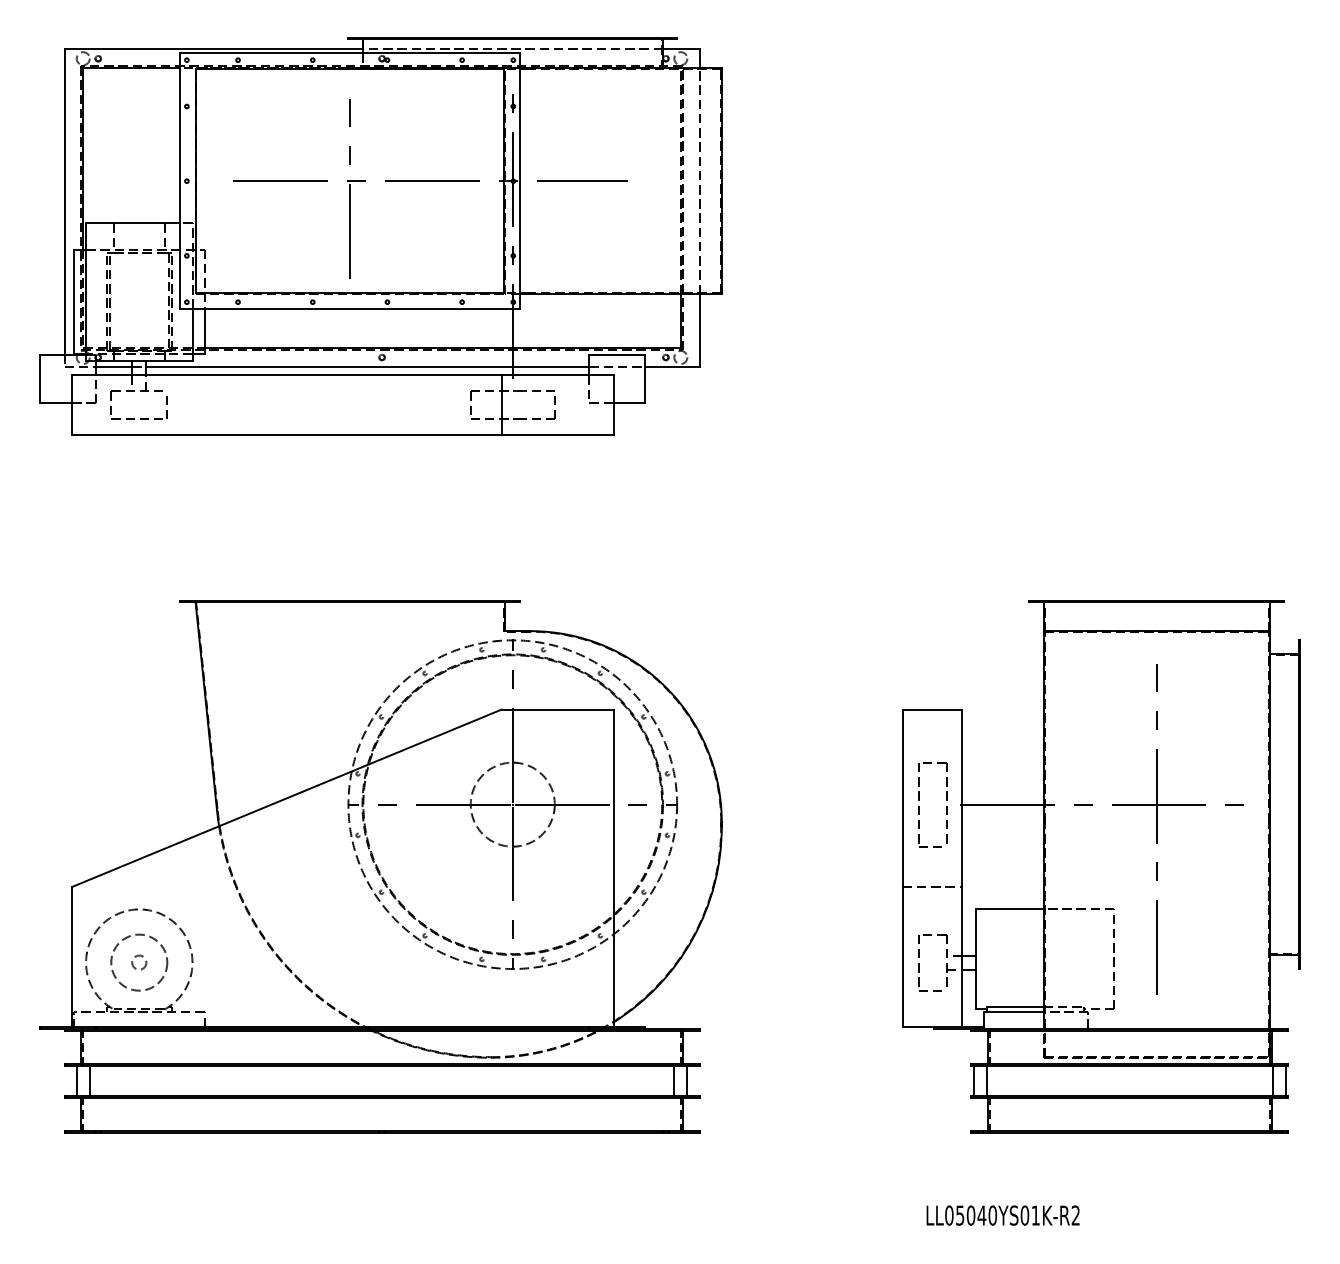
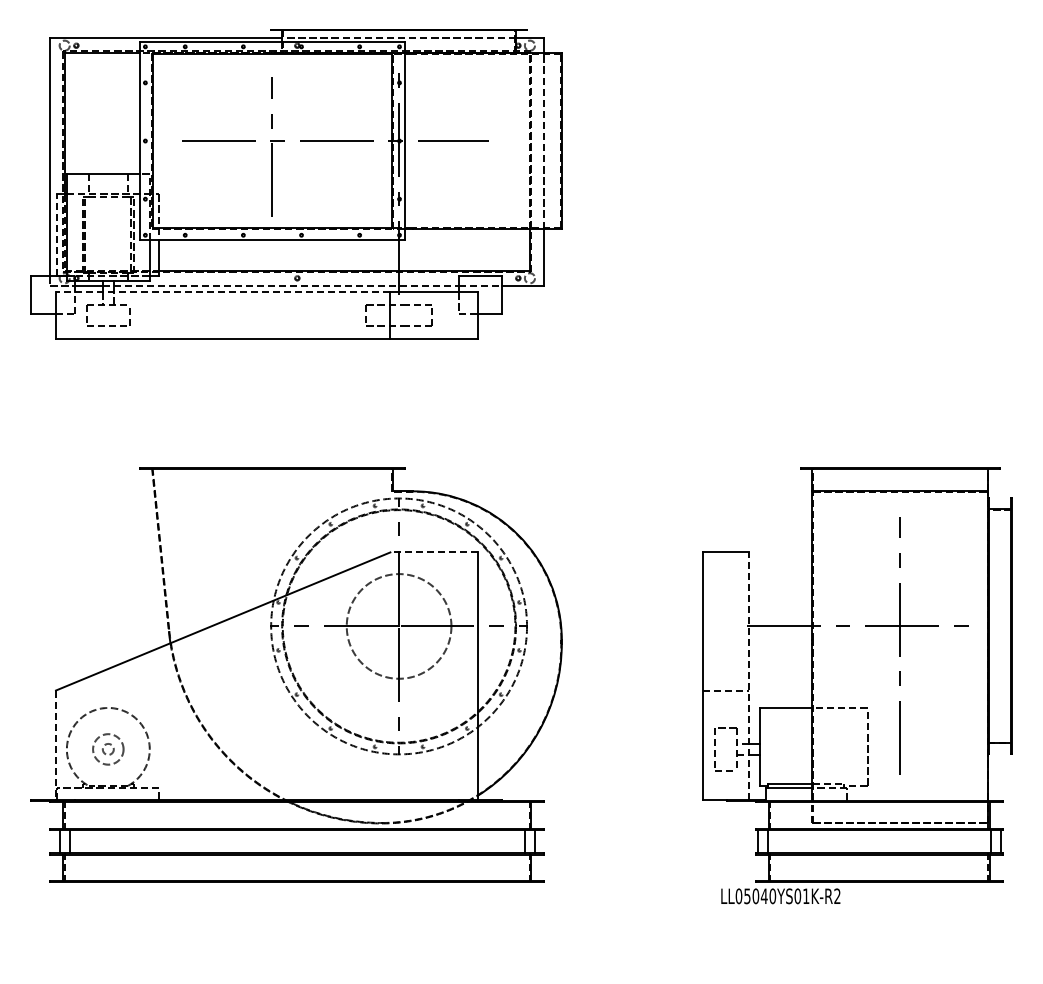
line: (73, 302) -> (57, 235), solid -> dashed
line: (368, 366) -> (286, 285), solid -> dashed
line: (285, 375) -> (222, 292), solid -> dashed
line: (206, 707) -> (160, 550), solid -> dashed
line: (556, 709) -> (433, 552), solid -> dashed
circle: (512, 804) -> (398, 626), size x1.6
part: (919, 806) -> (715, 627), removed
line: (962, 868) -> (749, 676), solid -> dashed
line: (72, 957) -> (56, 745), solid -> dashed
circle: (139, 962) -> (108, 749), size x0.7
text: (1002, 1215) -> (780, 896), moved

